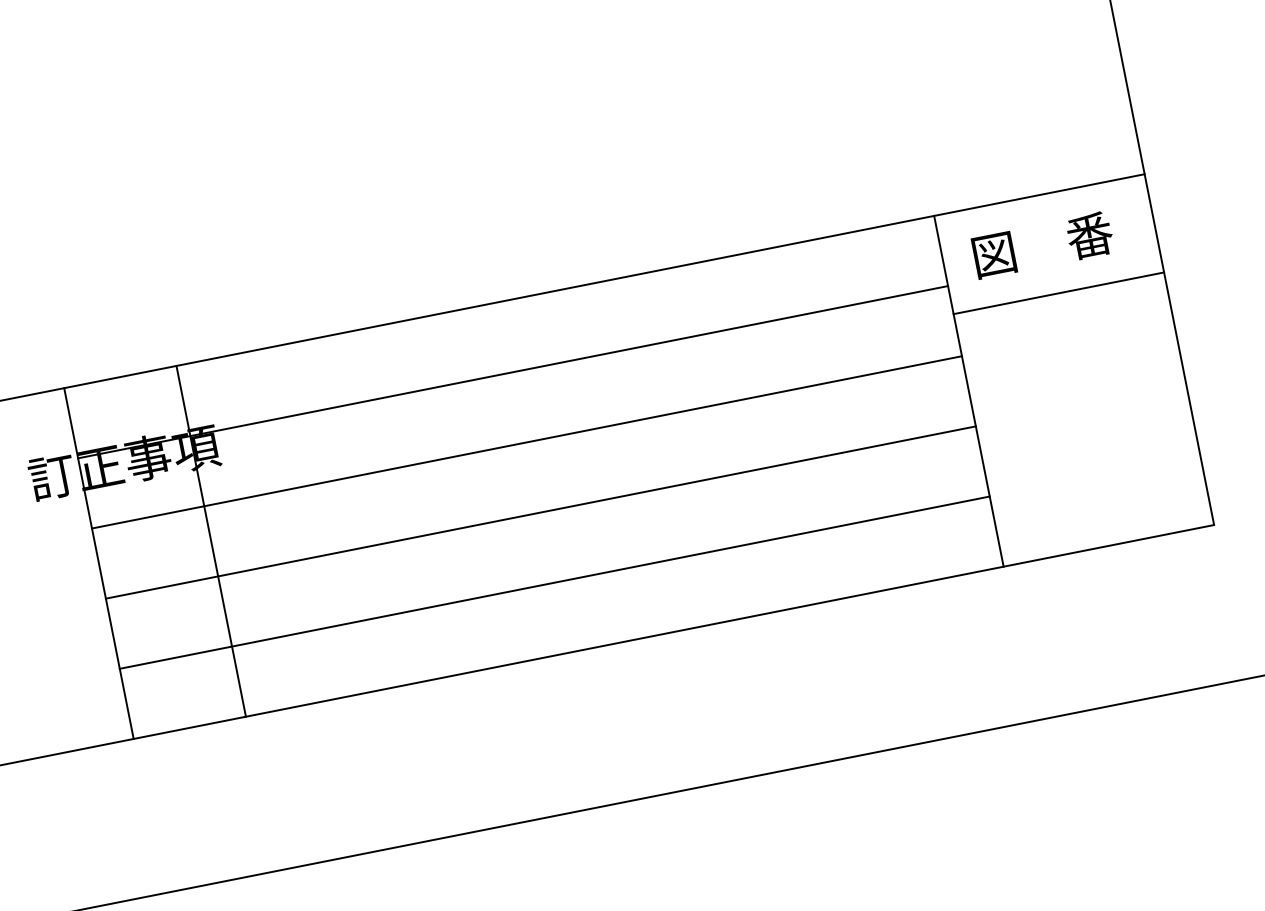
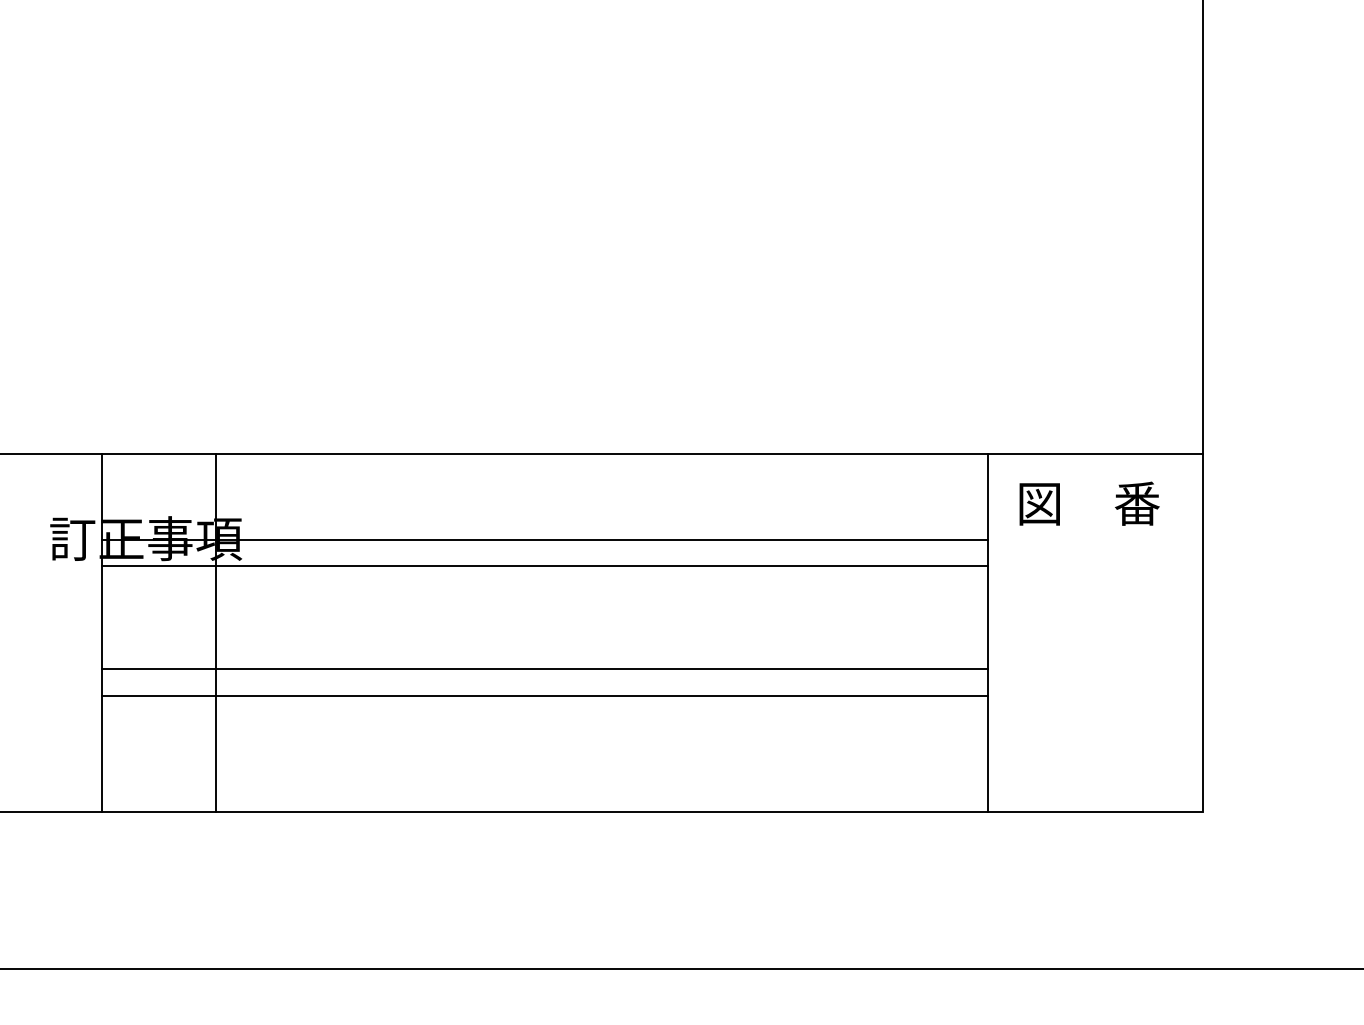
line: (1058, 293) -> (1095, 554), removed
line: (512, 372) -> (544, 565), moved
line: (526, 442) -> (544, 540), moved
line: (554, 583) -> (544, 696), moved

